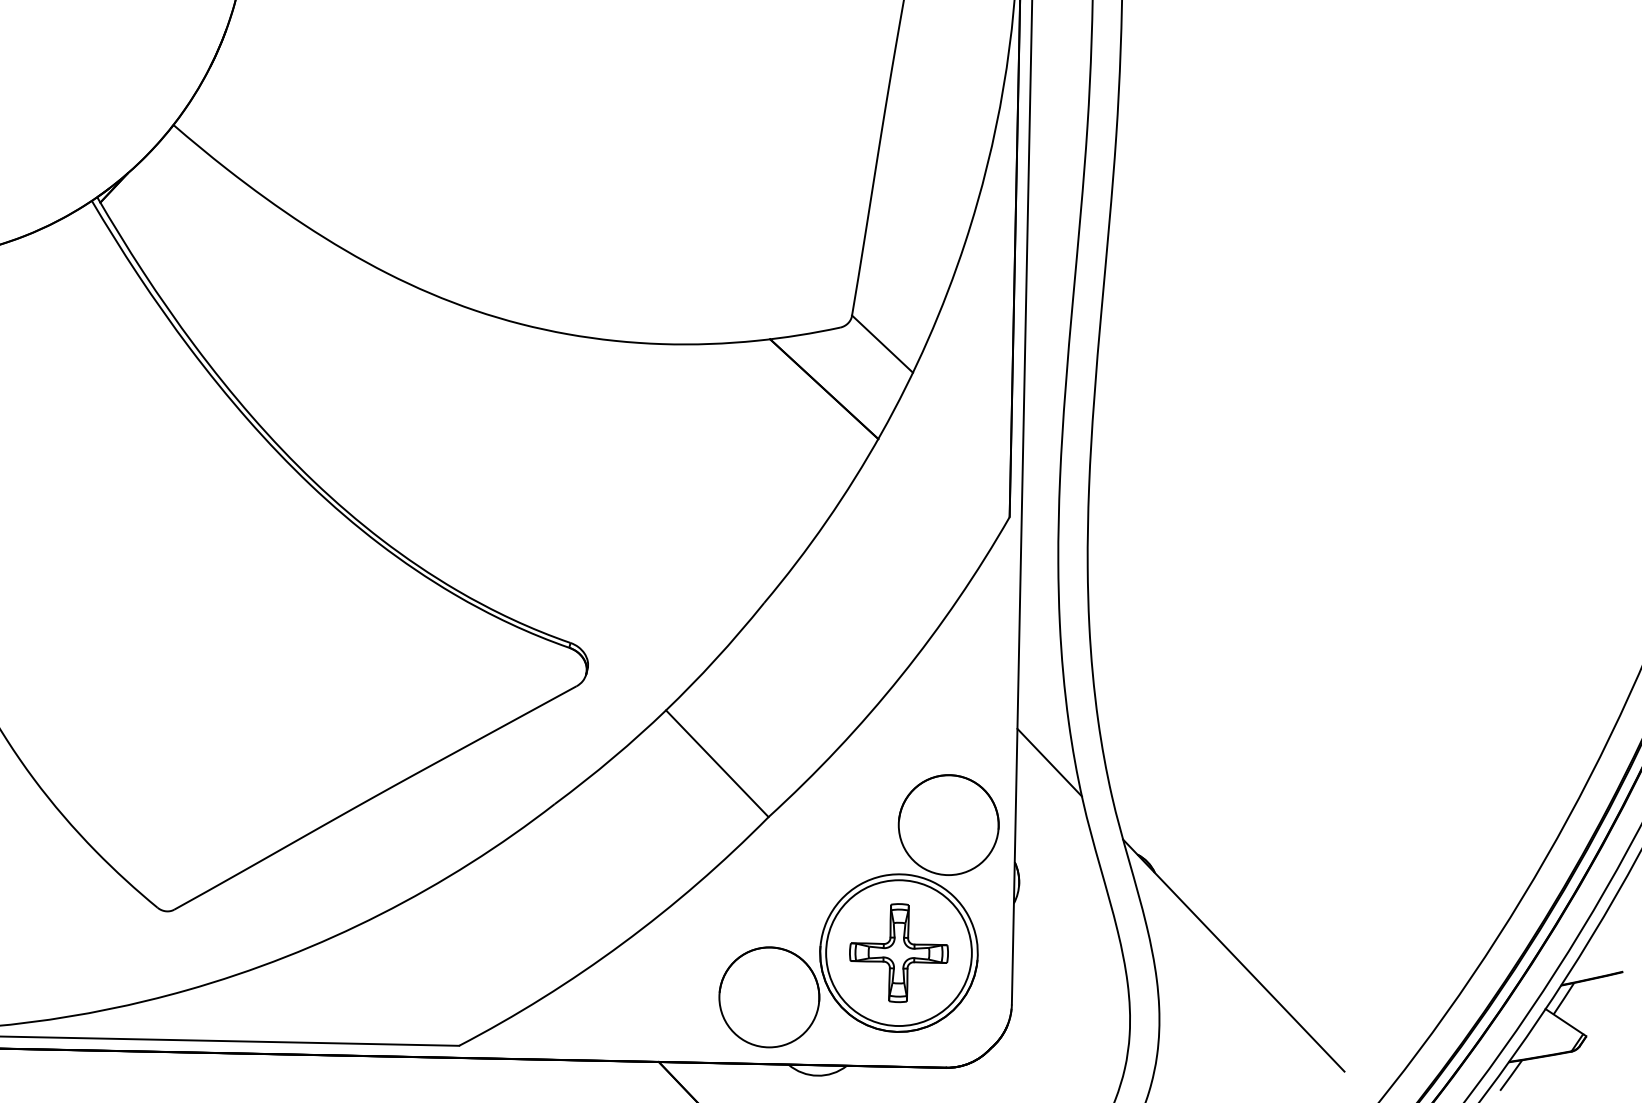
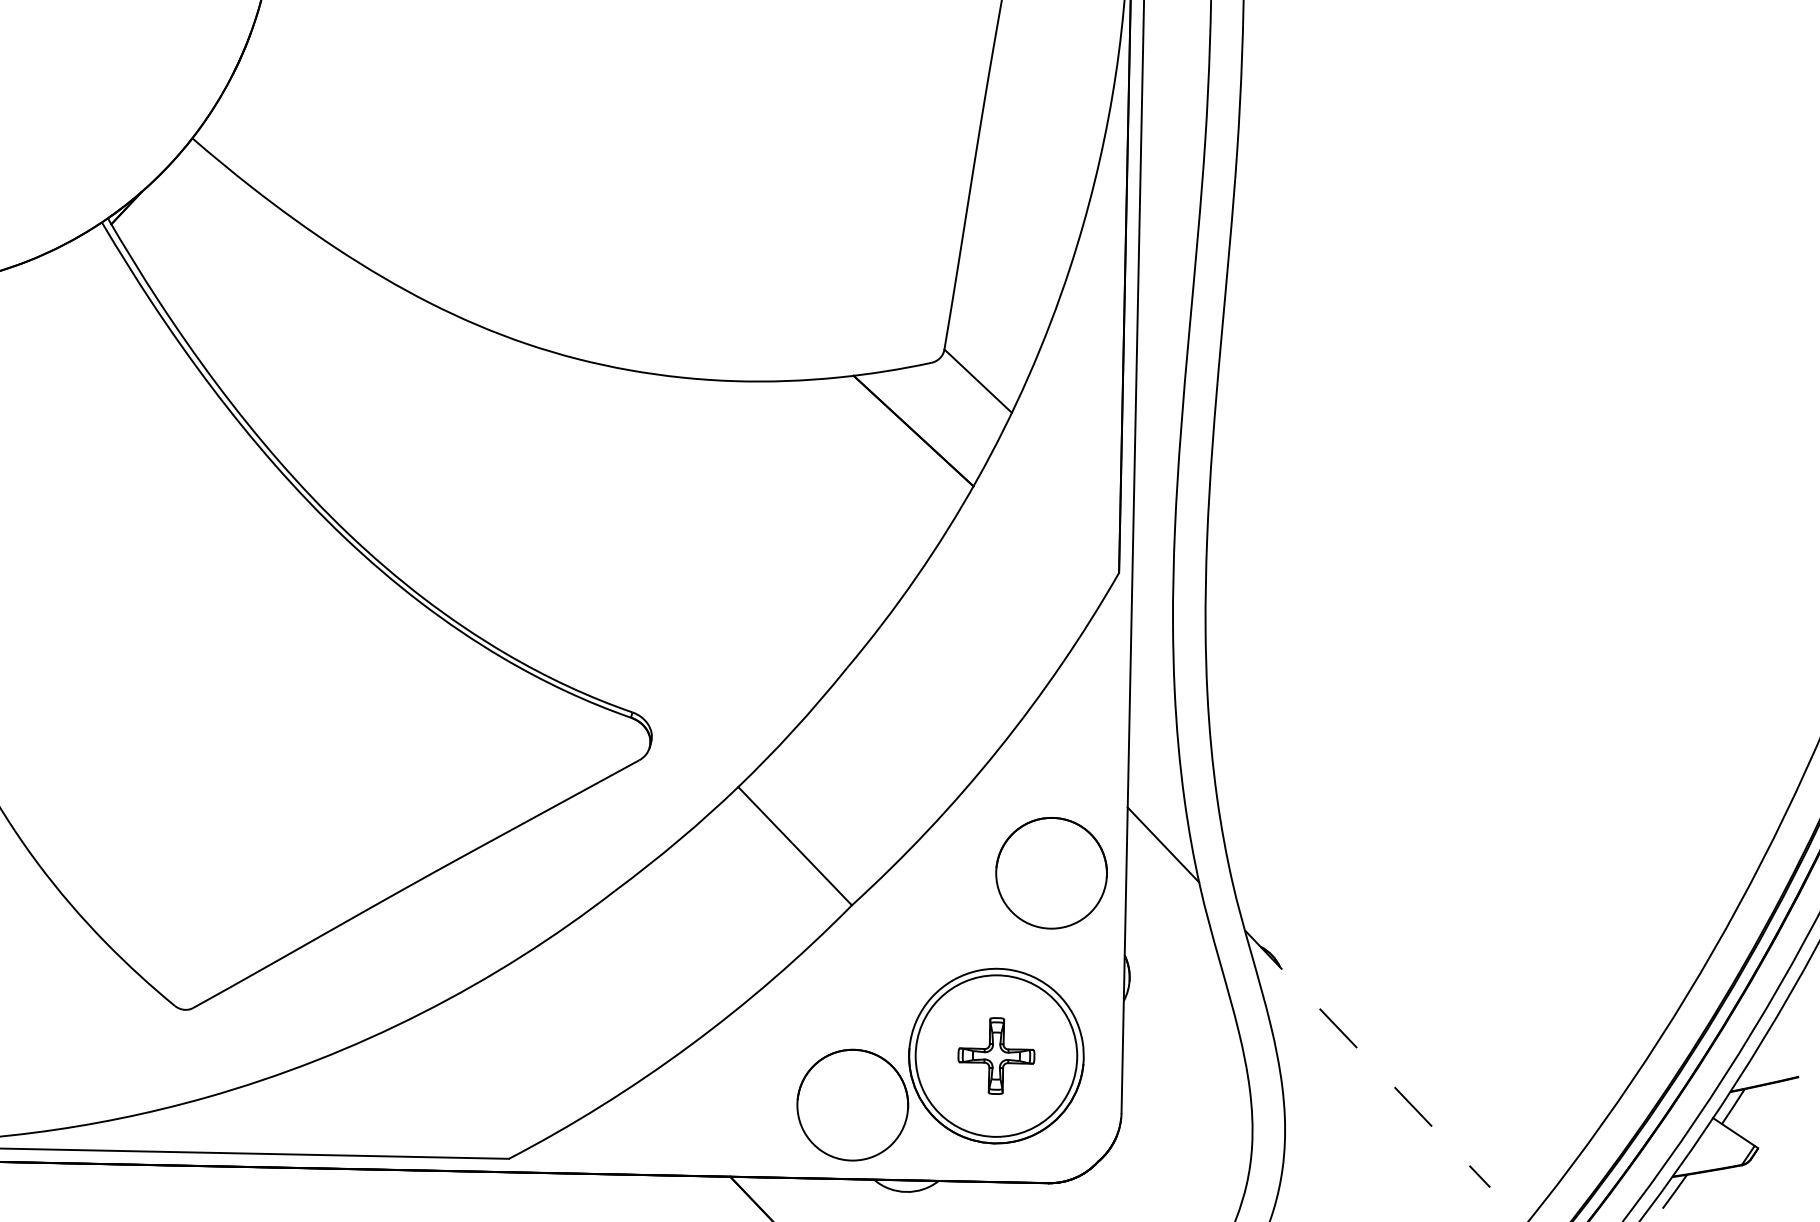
circle: (948, 825) -> (1051, 873), moved
part: (899, 952) -> (996, 1055), size x0.7
line: (1233, 955) -> (1367, 1058), solid -> dashed

